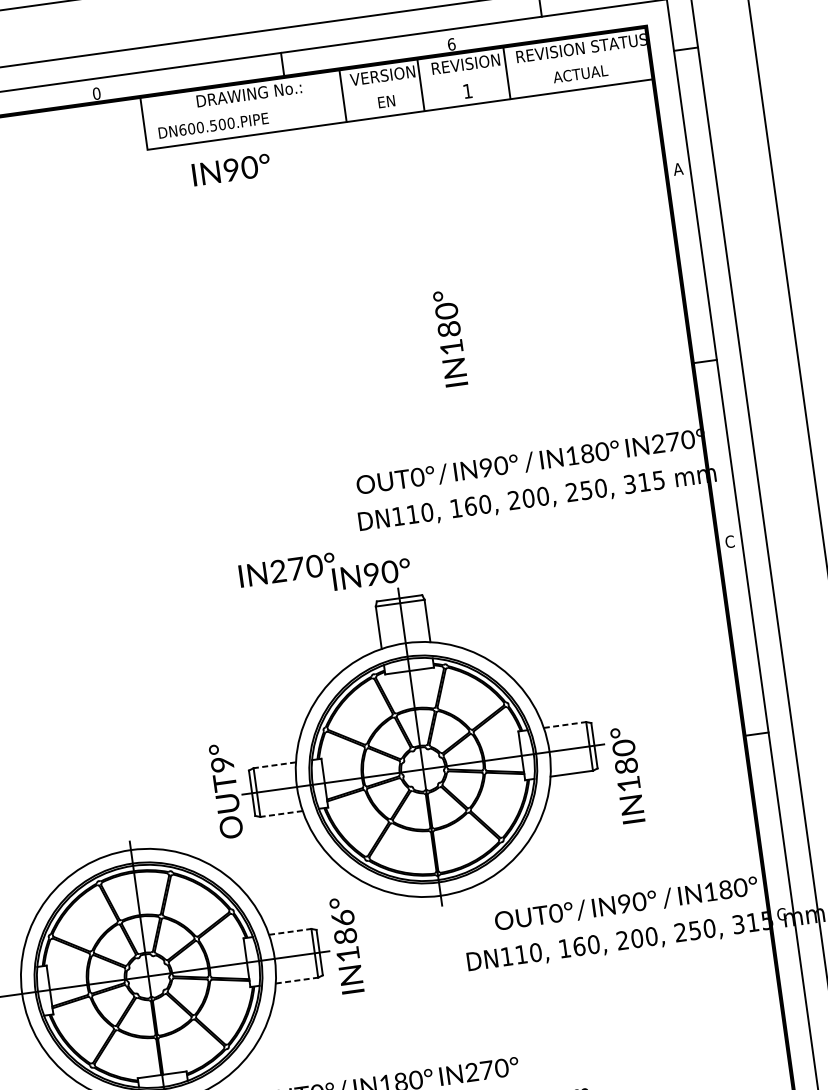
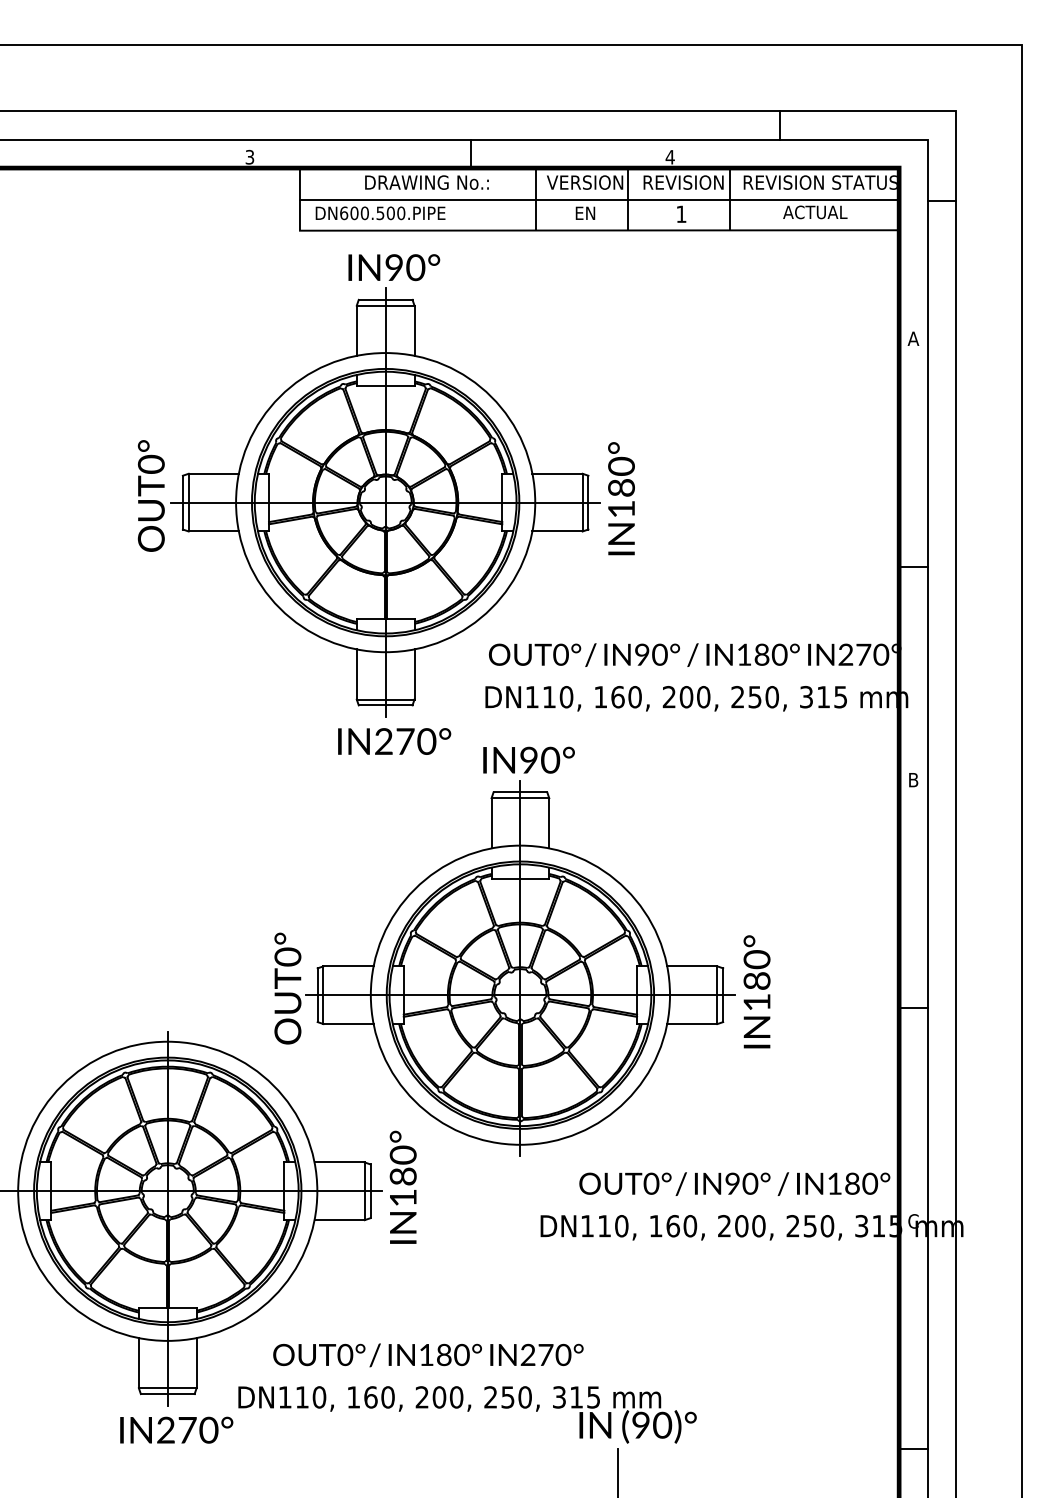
text: (450, 43) -> (669, 156), 6 -> 4
line: (396, 88) -> (599, 199), added
text: (96, 93) -> (249, 157), 0 -> 3
part: (237, 371) -> (368, 502), added
text: (729, 541) -> (913, 779), C -> B
text: (371, 573) -> (528, 759), moved
line: (565, 725) -> (692, 966), dashed -> solid
text: (222, 763) -> (288, 956), OUT9° -> OUT0°
line: (274, 765) -> (348, 966), dashed -> solid
text: (627, 775) -> (756, 991), moved
line: (281, 814) -> (348, 1024), dashed -> solid
text: (342, 917) -> (402, 1154), IN186° -> IN180°
line: (290, 931) -> (340, 1162), dashed -> solid
line: (297, 980) -> (340, 1220), dashed -> solid

